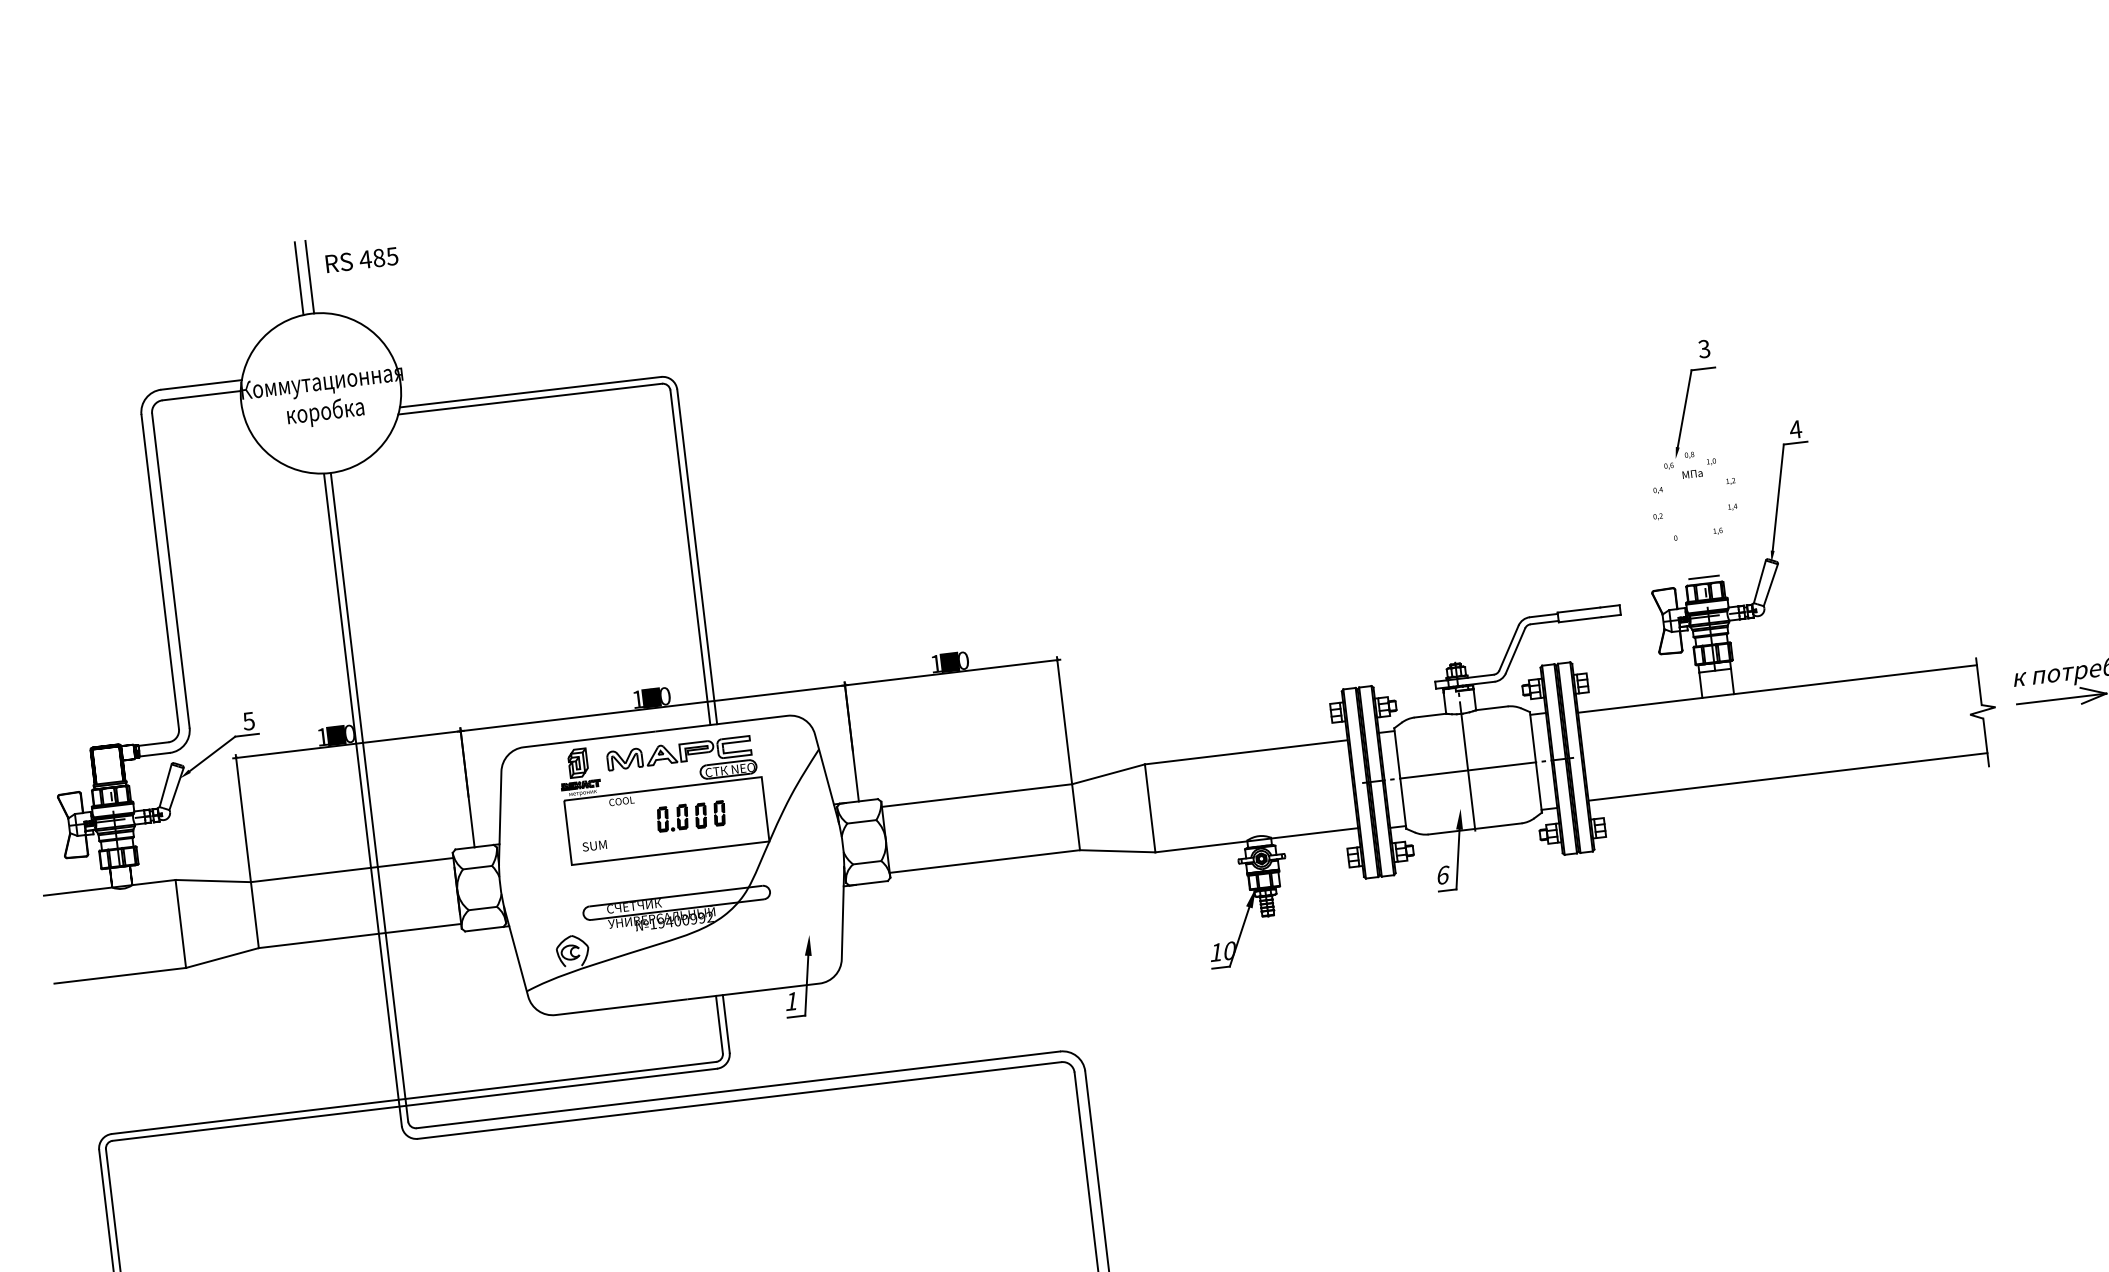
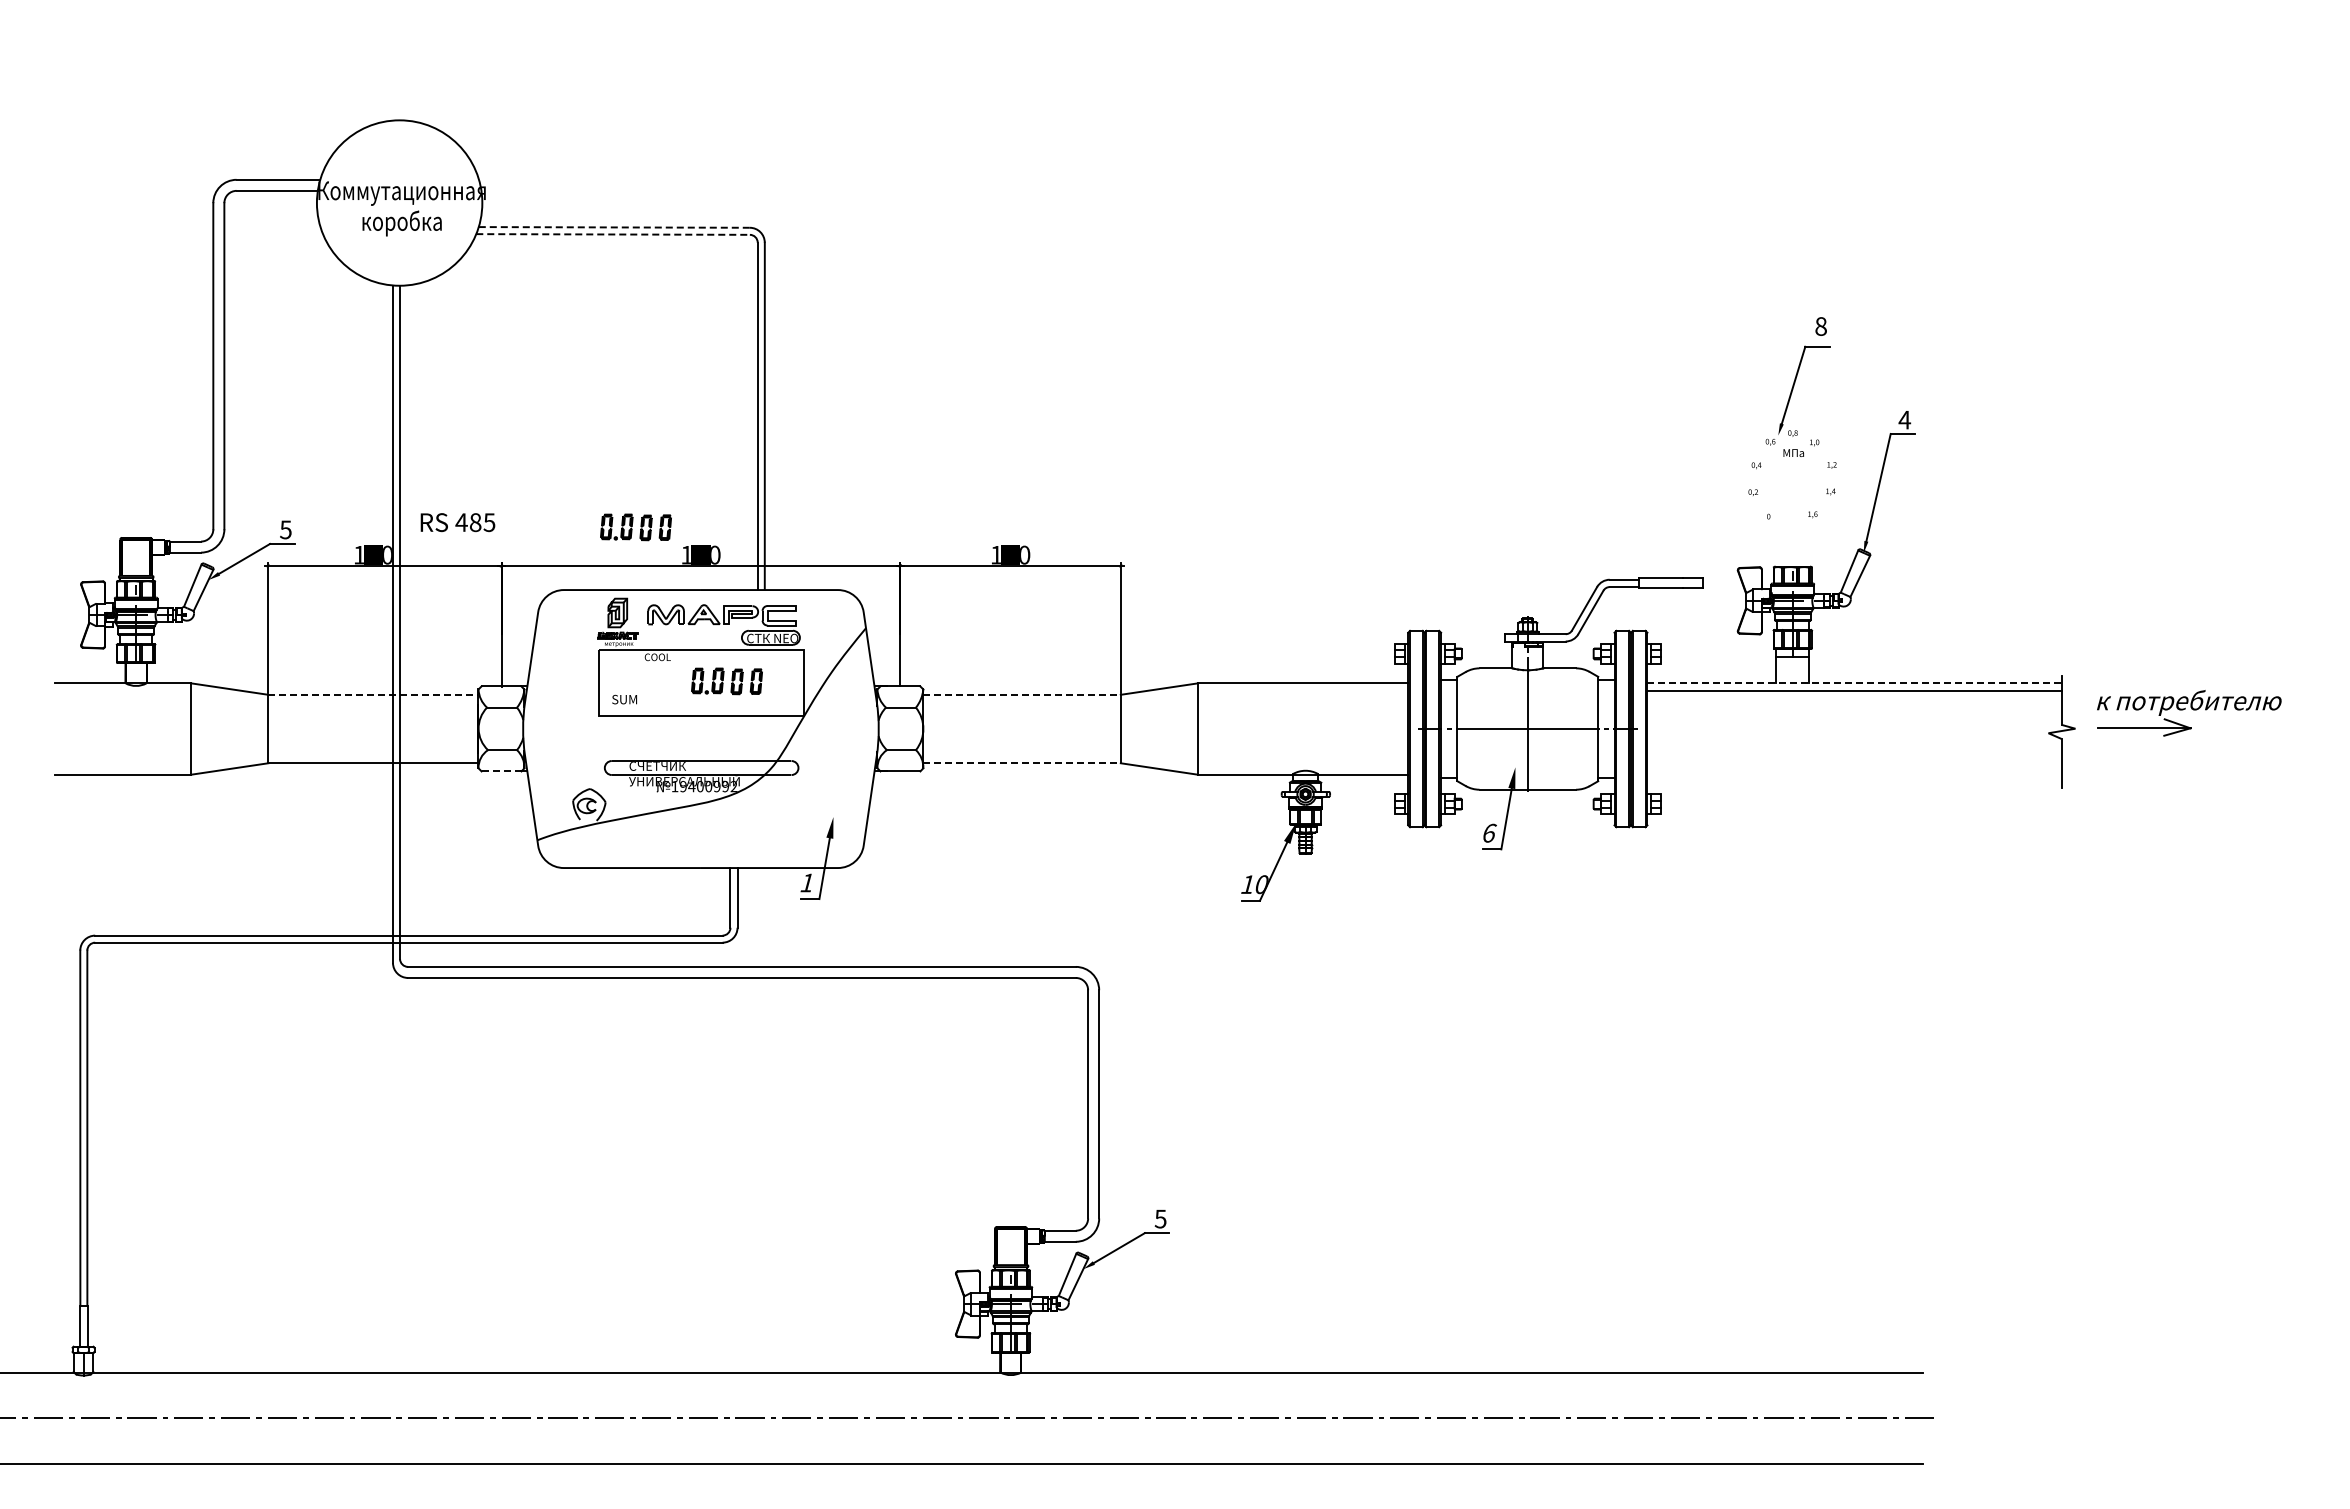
text: (361, 260) -> (457, 522), moved
line: (309, 276) -> (402, 82), removed
line: (299, 278) -> (391, 82), removed
text: (1703, 349) -> (1820, 326), 3 -> 8
line: (530, 392) -> (614, 227), solid -> dashed
line: (530, 399) -> (613, 234), solid -> dashed
line: (1703, 577) -> (1792, 560), removed
part: (585, 678) -> (635, 527), added
line: (1777, 689) -> (1854, 683), solid -> dashed
line: (1788, 776) -> (1854, 690), moved
line: (977, 795) -> (1022, 694), solid -> dashed
line: (985, 861) -> (1022, 763), solid -> dashed
line: (352, 869) -> (373, 694), solid -> dashed
line: (484, 929) -> (501, 771), solid -> dashed

